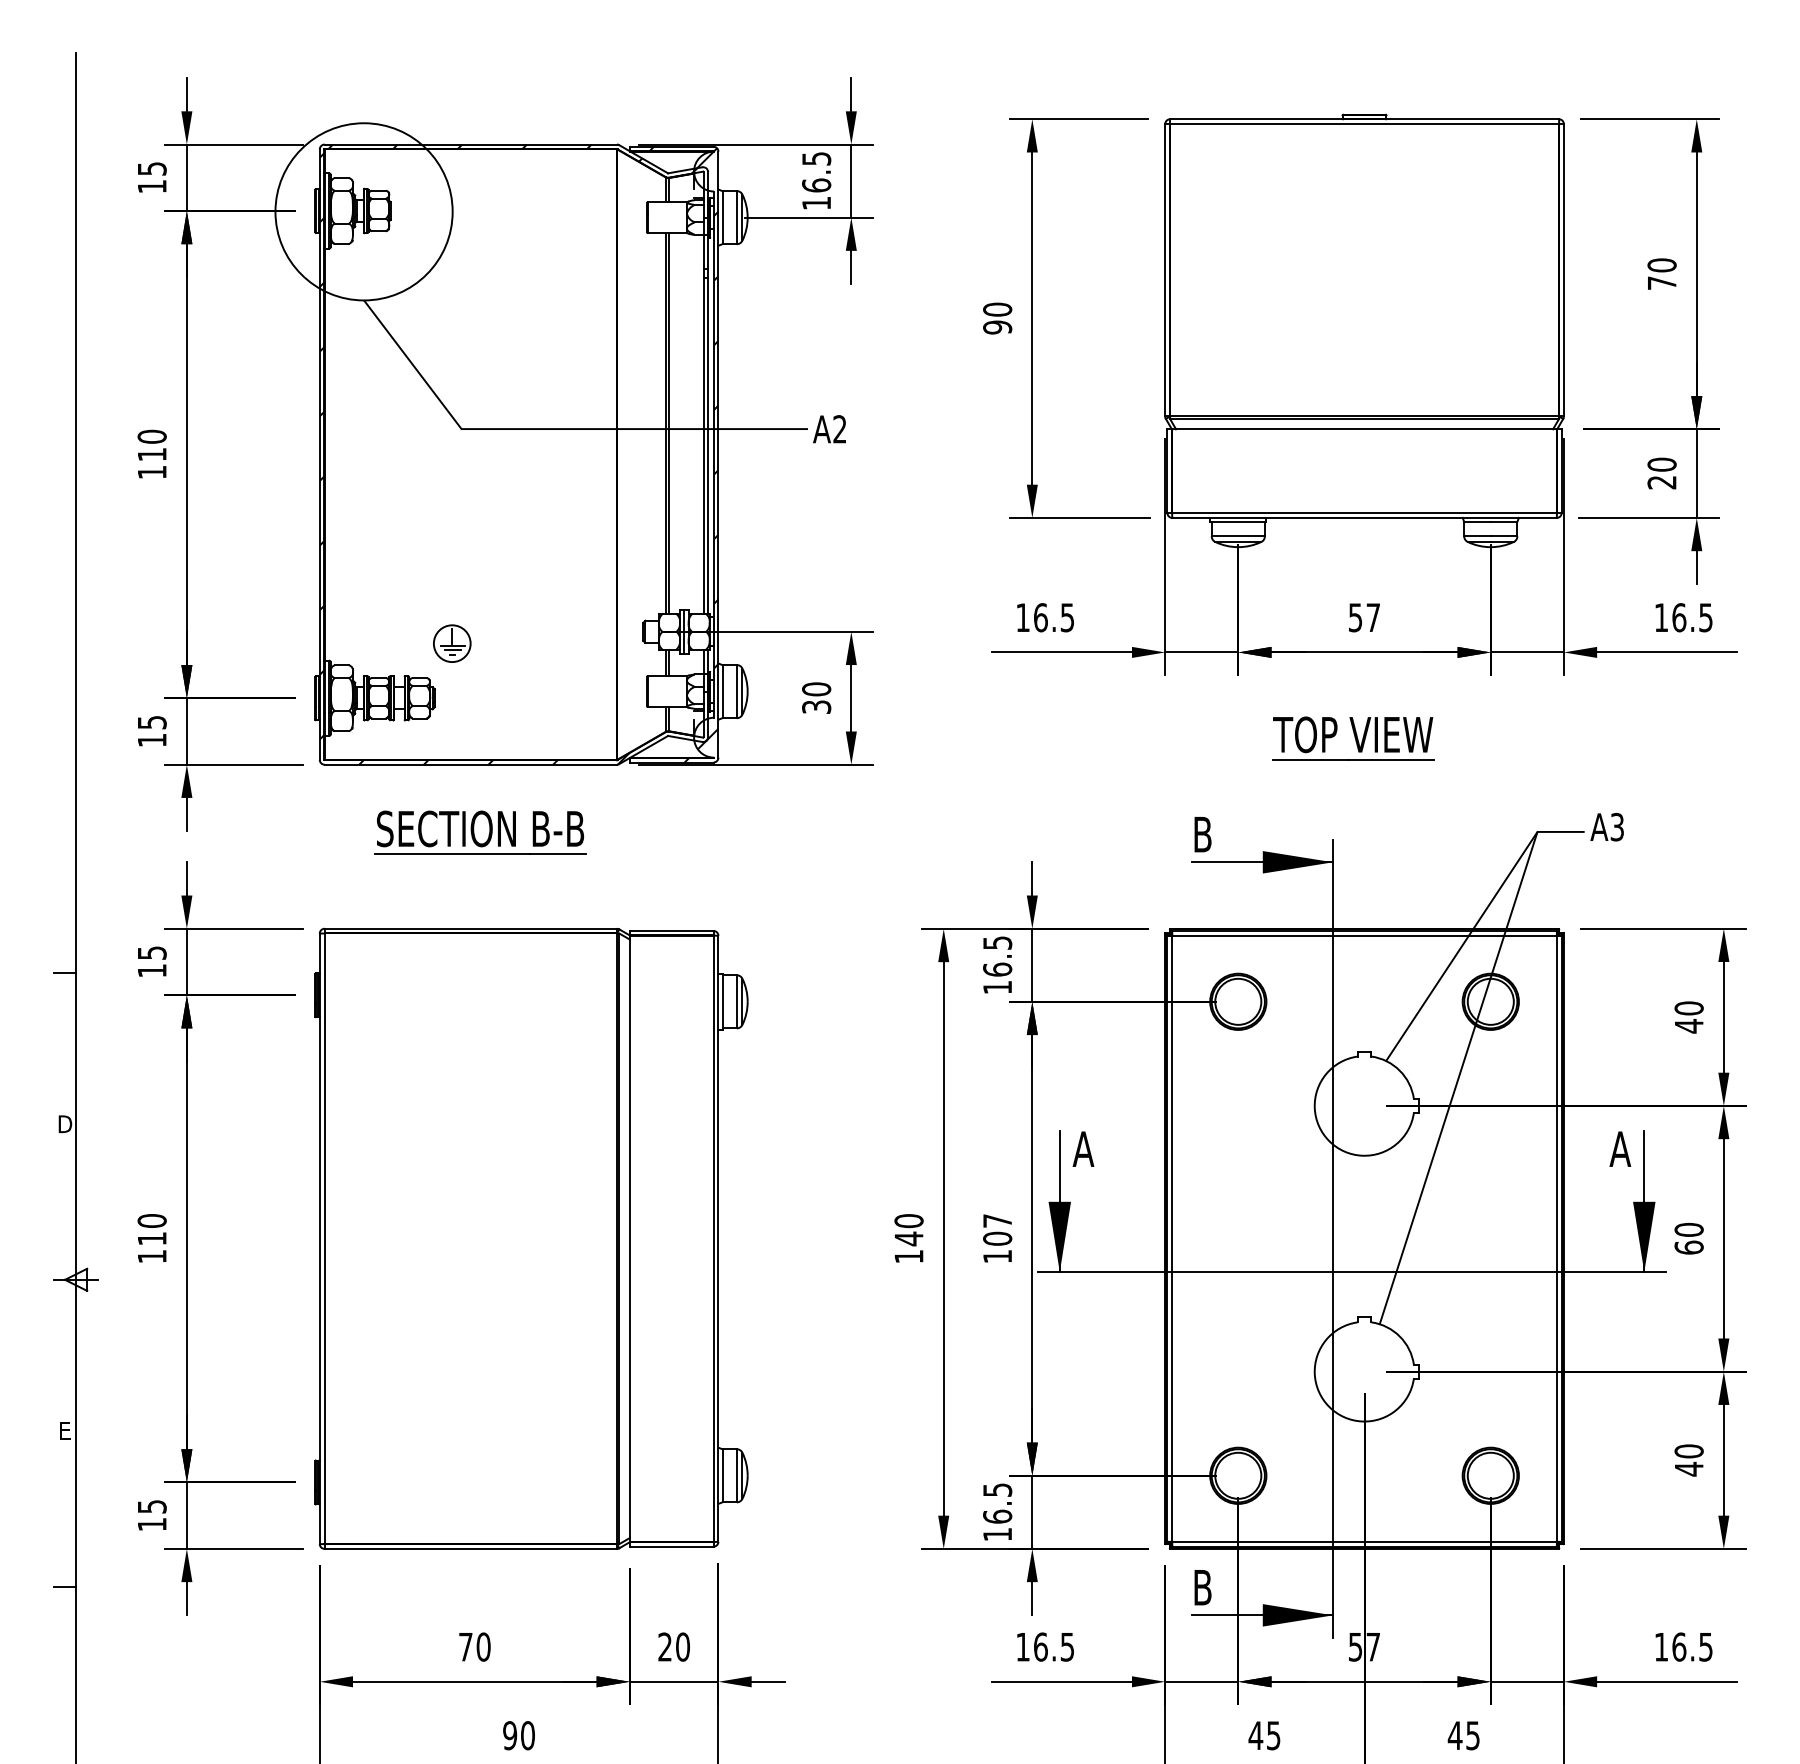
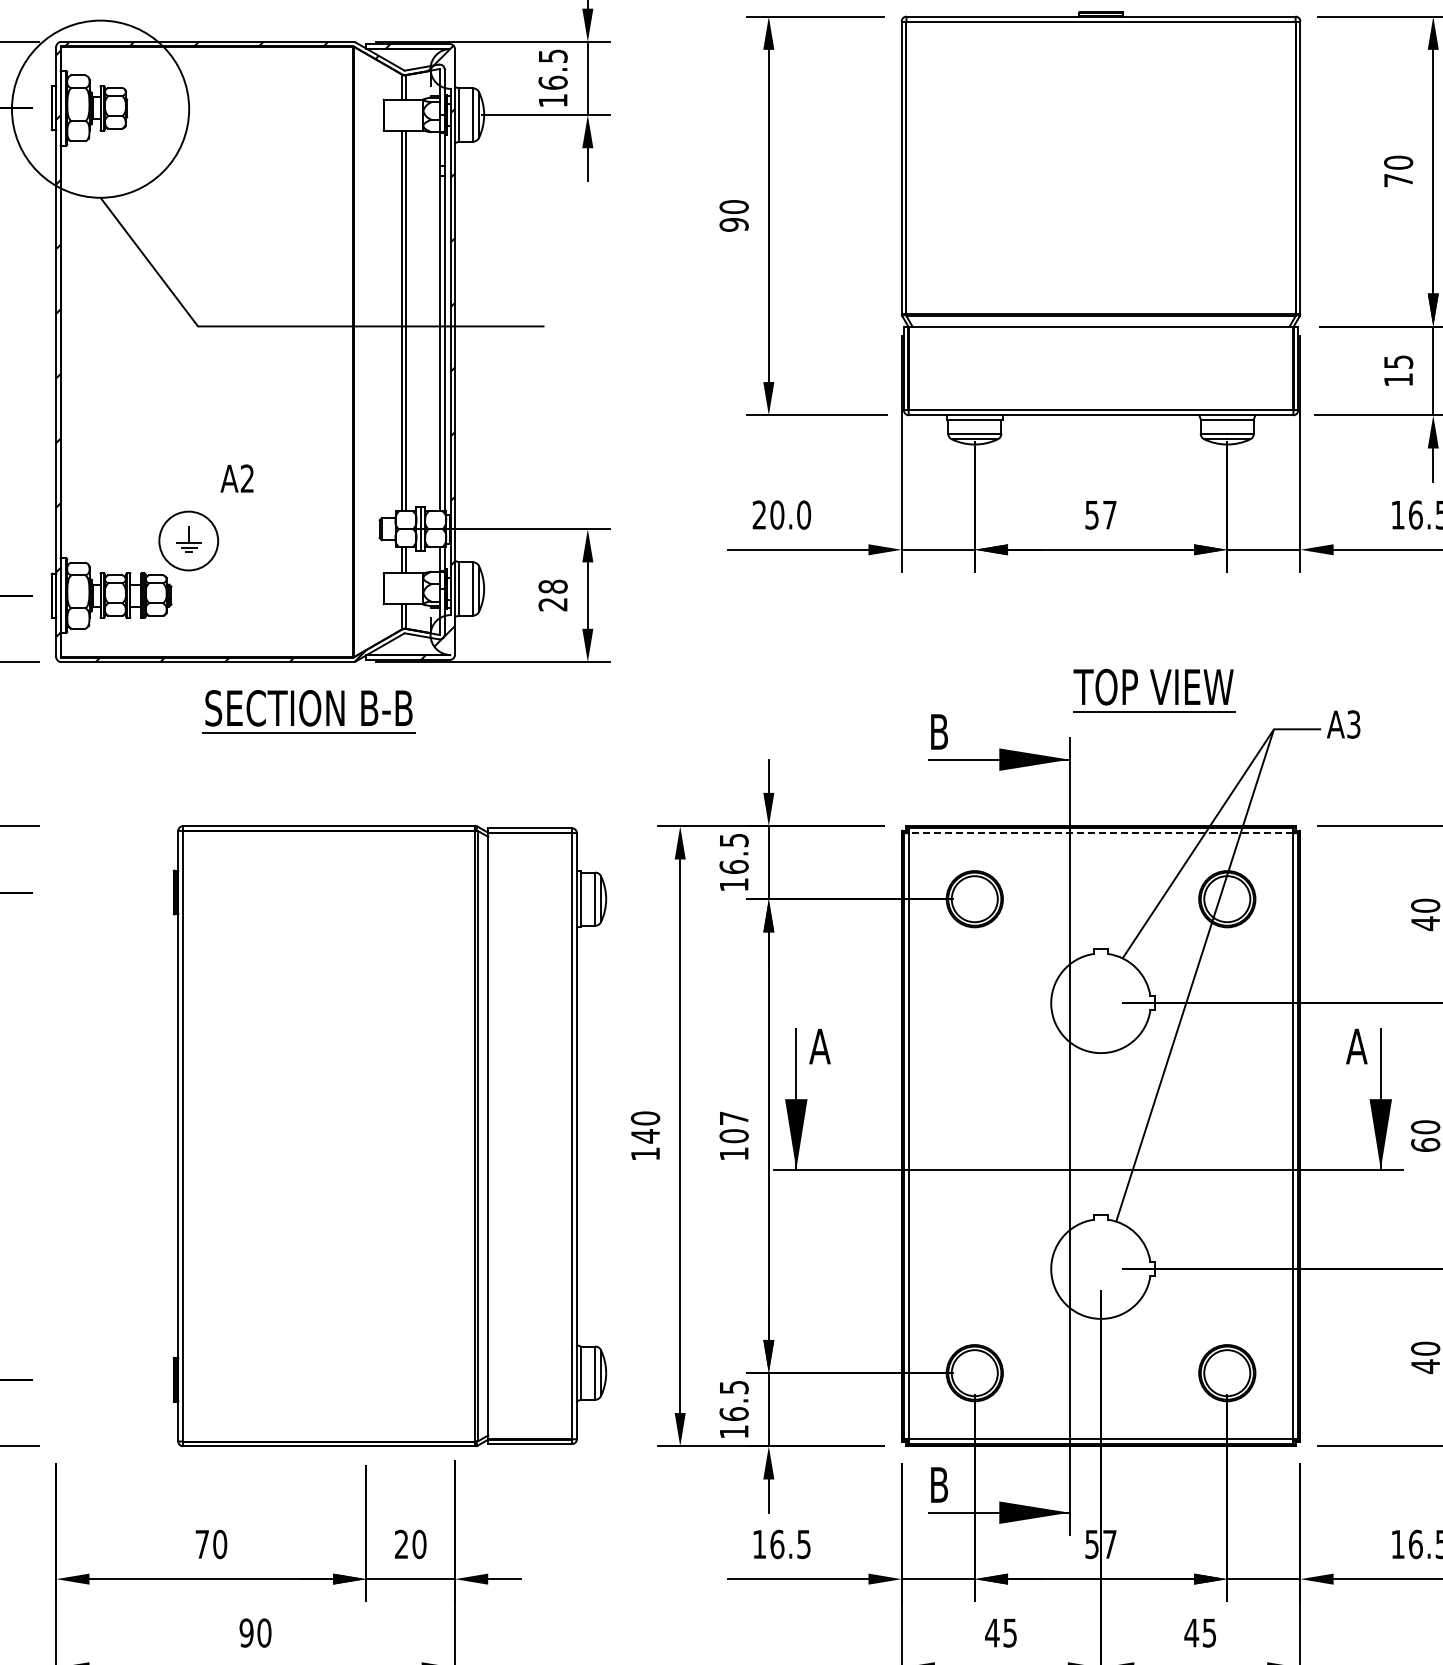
text: (829, 429) -> (237, 478), moved
text: (1661, 473) -> (1398, 370), 20 -> 15
text: (1045, 617) -> (782, 514), 16.5 -> 20.0
circle: (451, 643) -> (188, 540), size x1.6
text: (816, 697) -> (553, 594), 30 -> 28
part: (1353, 738) -> (1154, 690), moved
part: (480, 832) -> (309, 711), moved
line: (1364, 935) -> (1101, 832), solid -> dashed
part: (531, 1238) -> (390, 1135), moved

